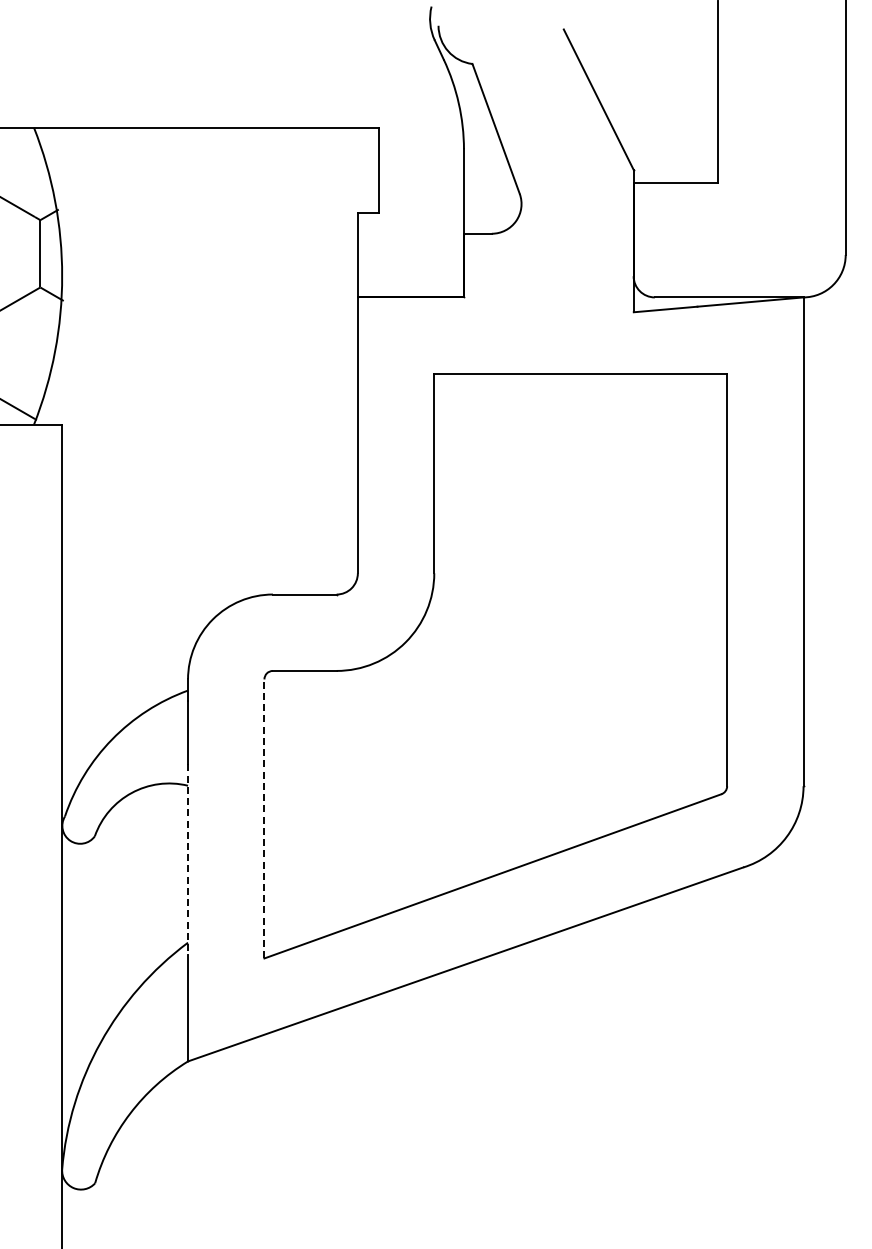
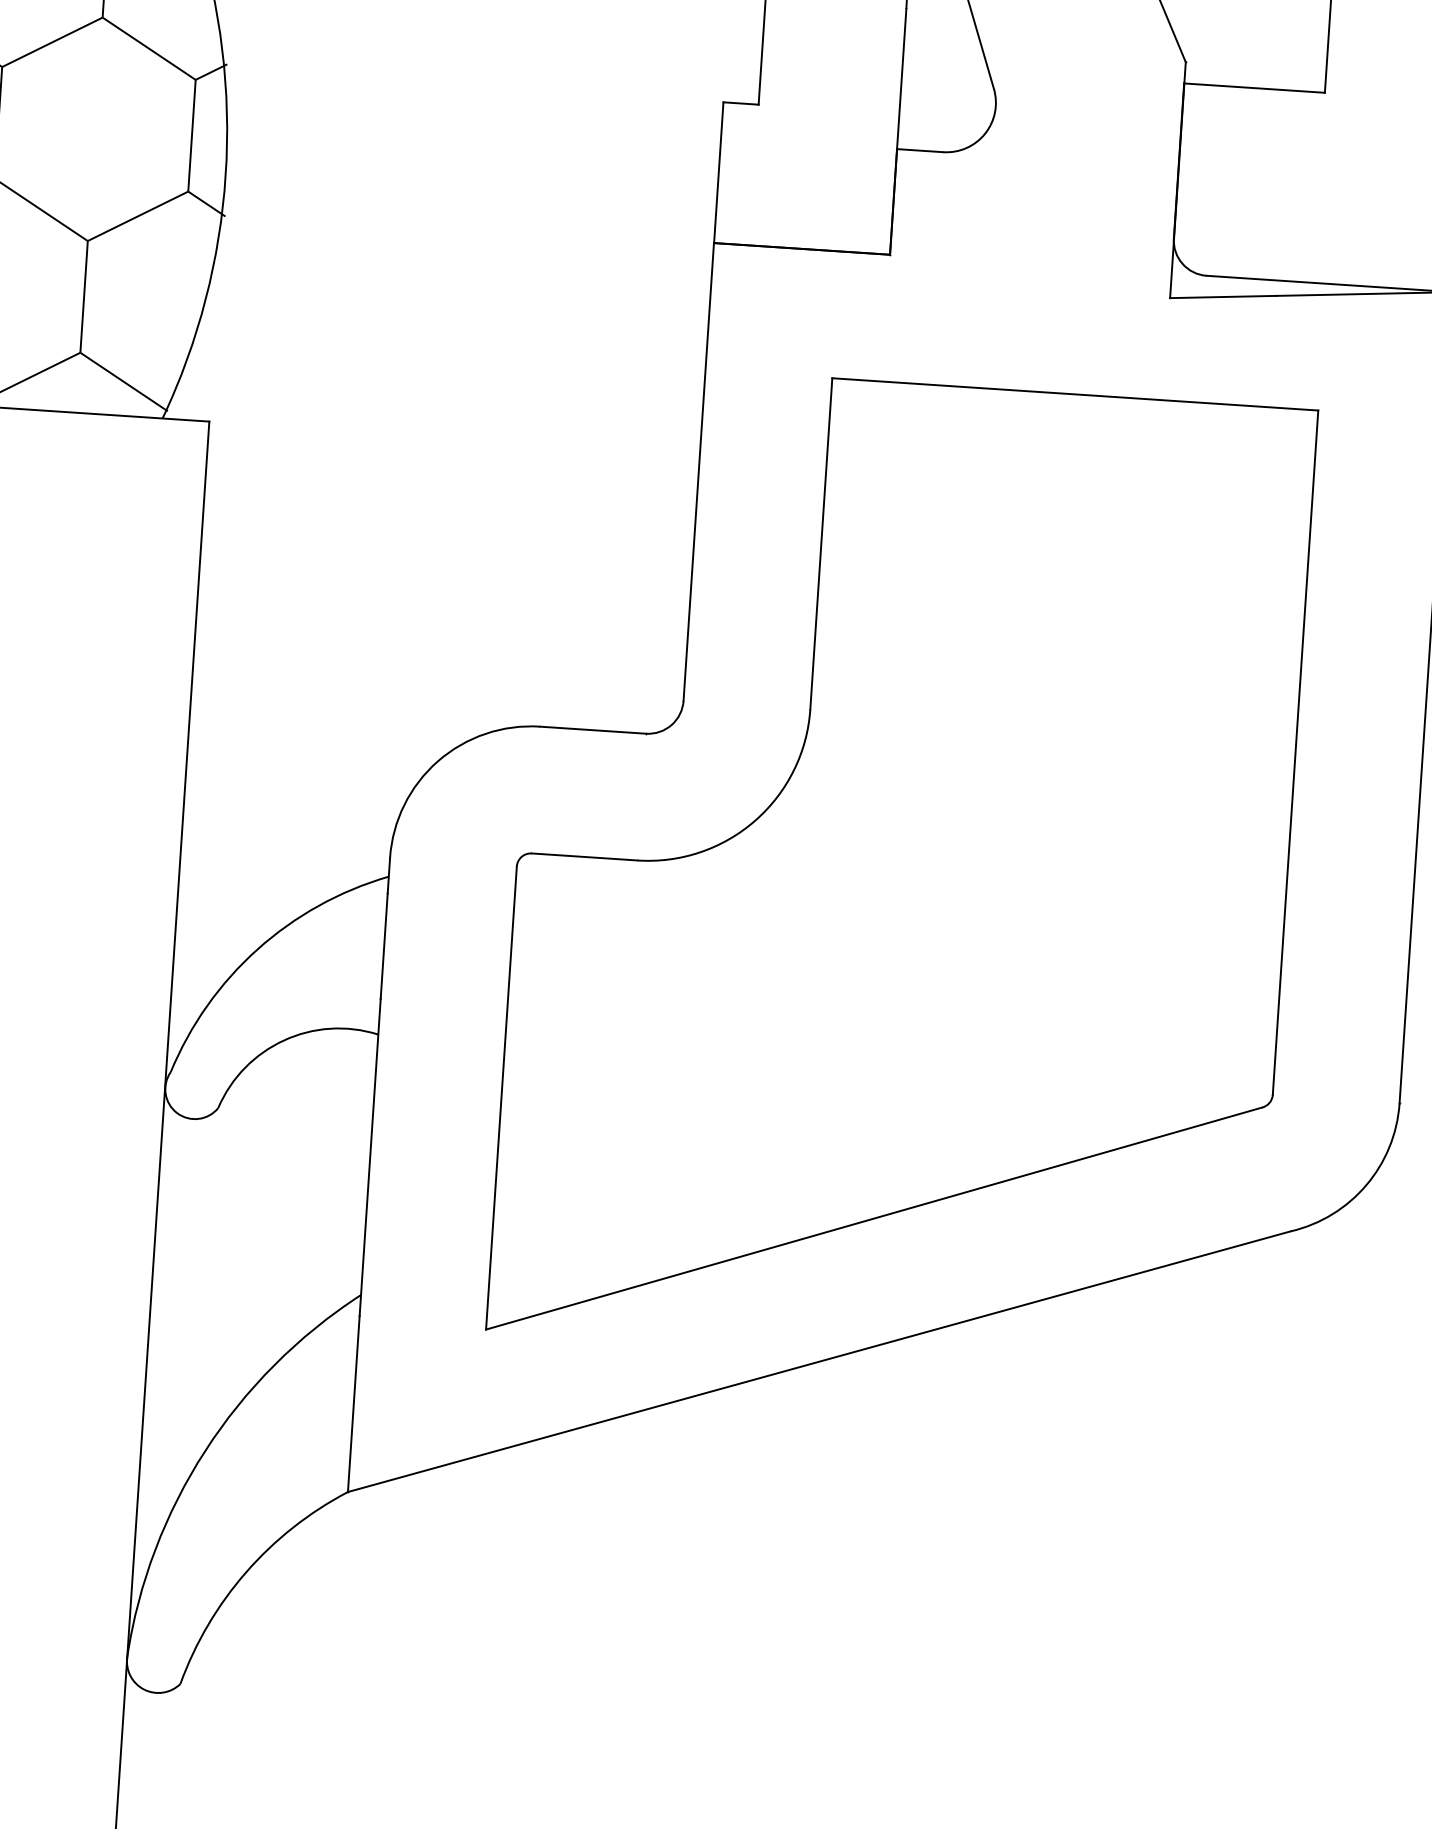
line: (264, 818) -> (501, 1097), dashed -> solid
line: (188, 859) -> (370, 1157), dashed -> solid

